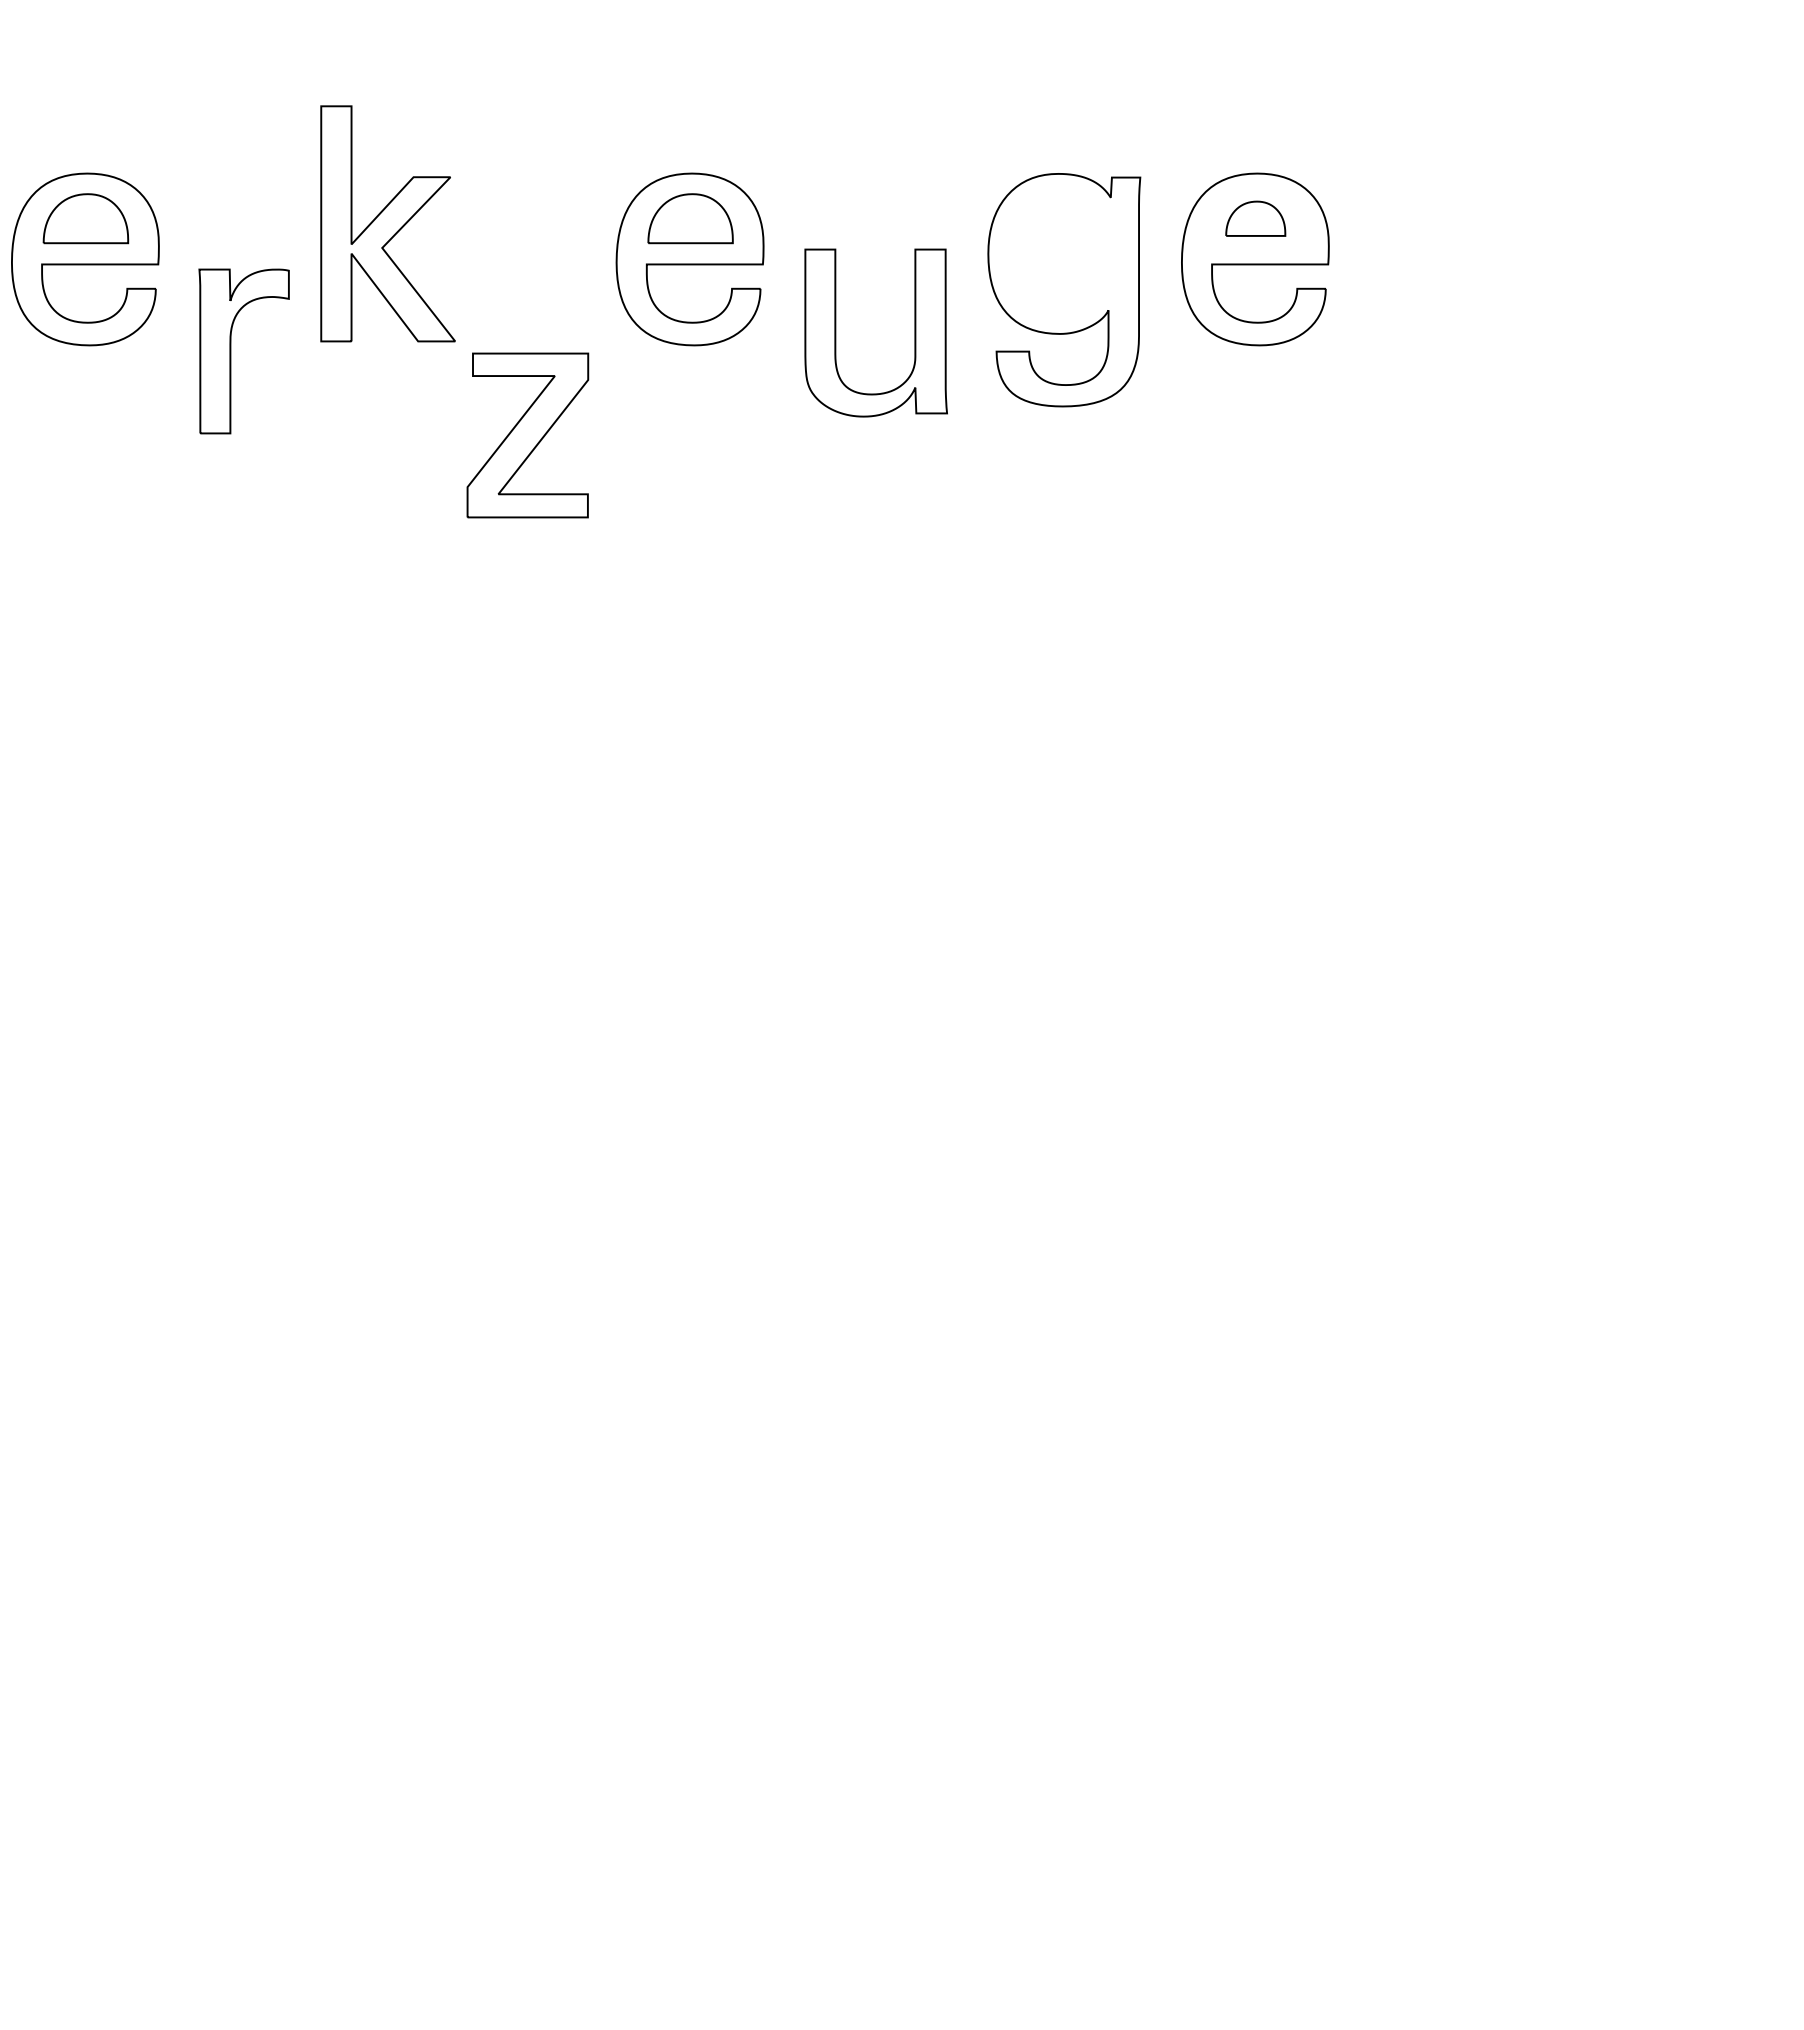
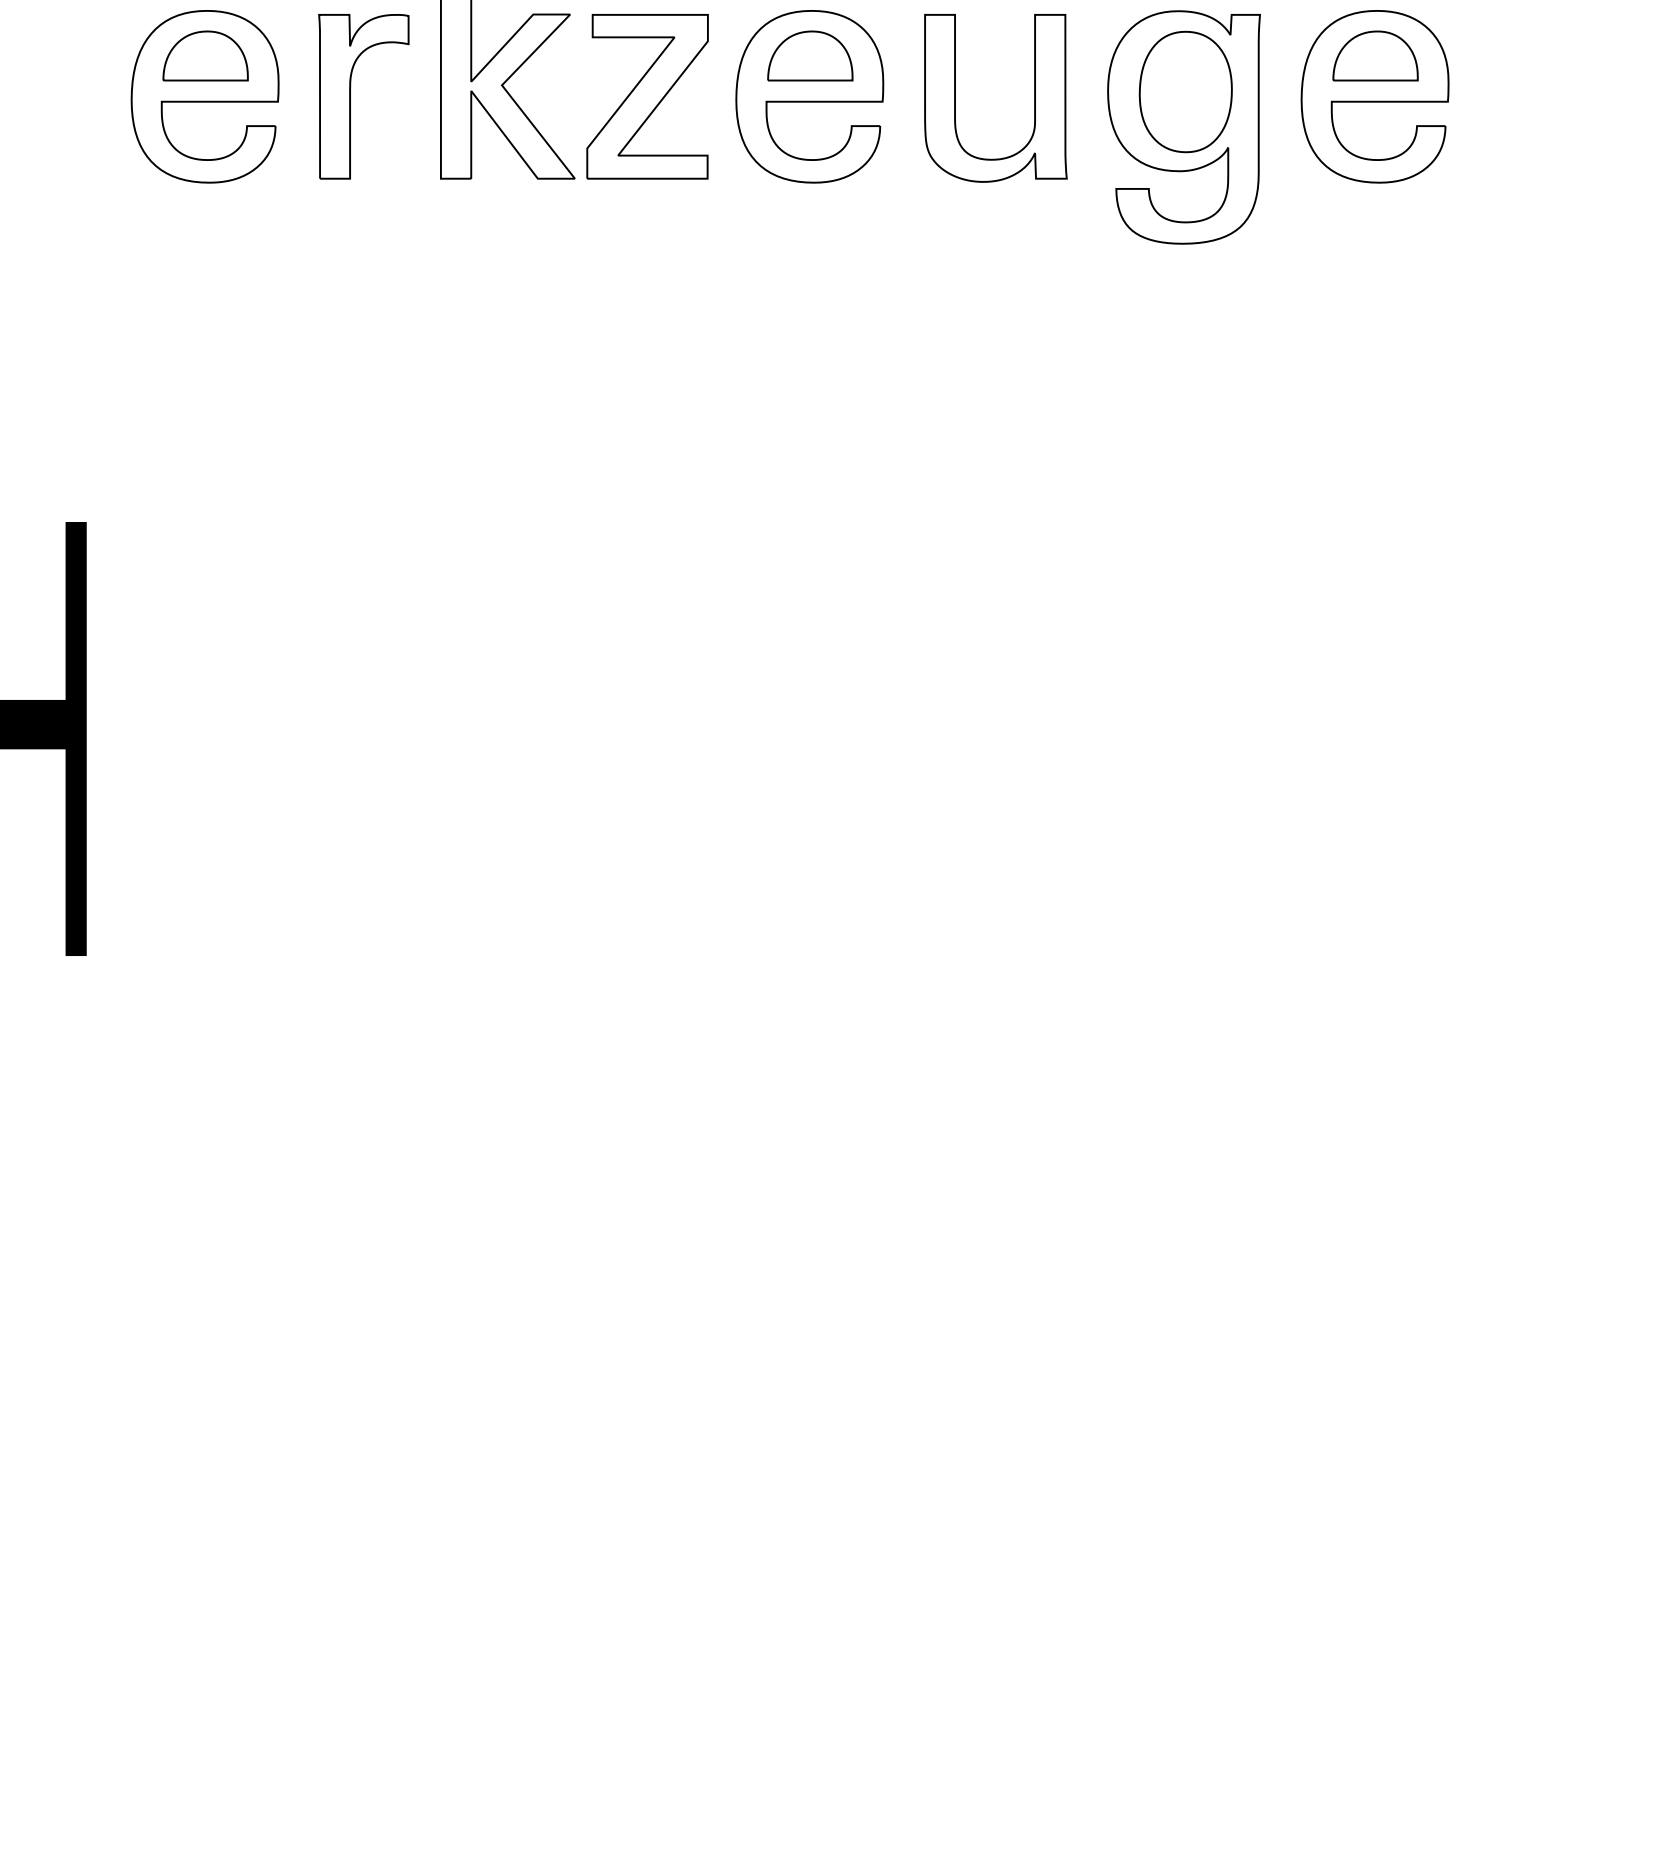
part: (1255, 218) -> (1375, 55), size x1.43
part: (1066, 254) -> (1186, 91), added
part: (836, 332) -> (956, 97), moved
part: (231, 351) -> (351, 96), moved
part: (527, 435) -> (647, 96), moved

